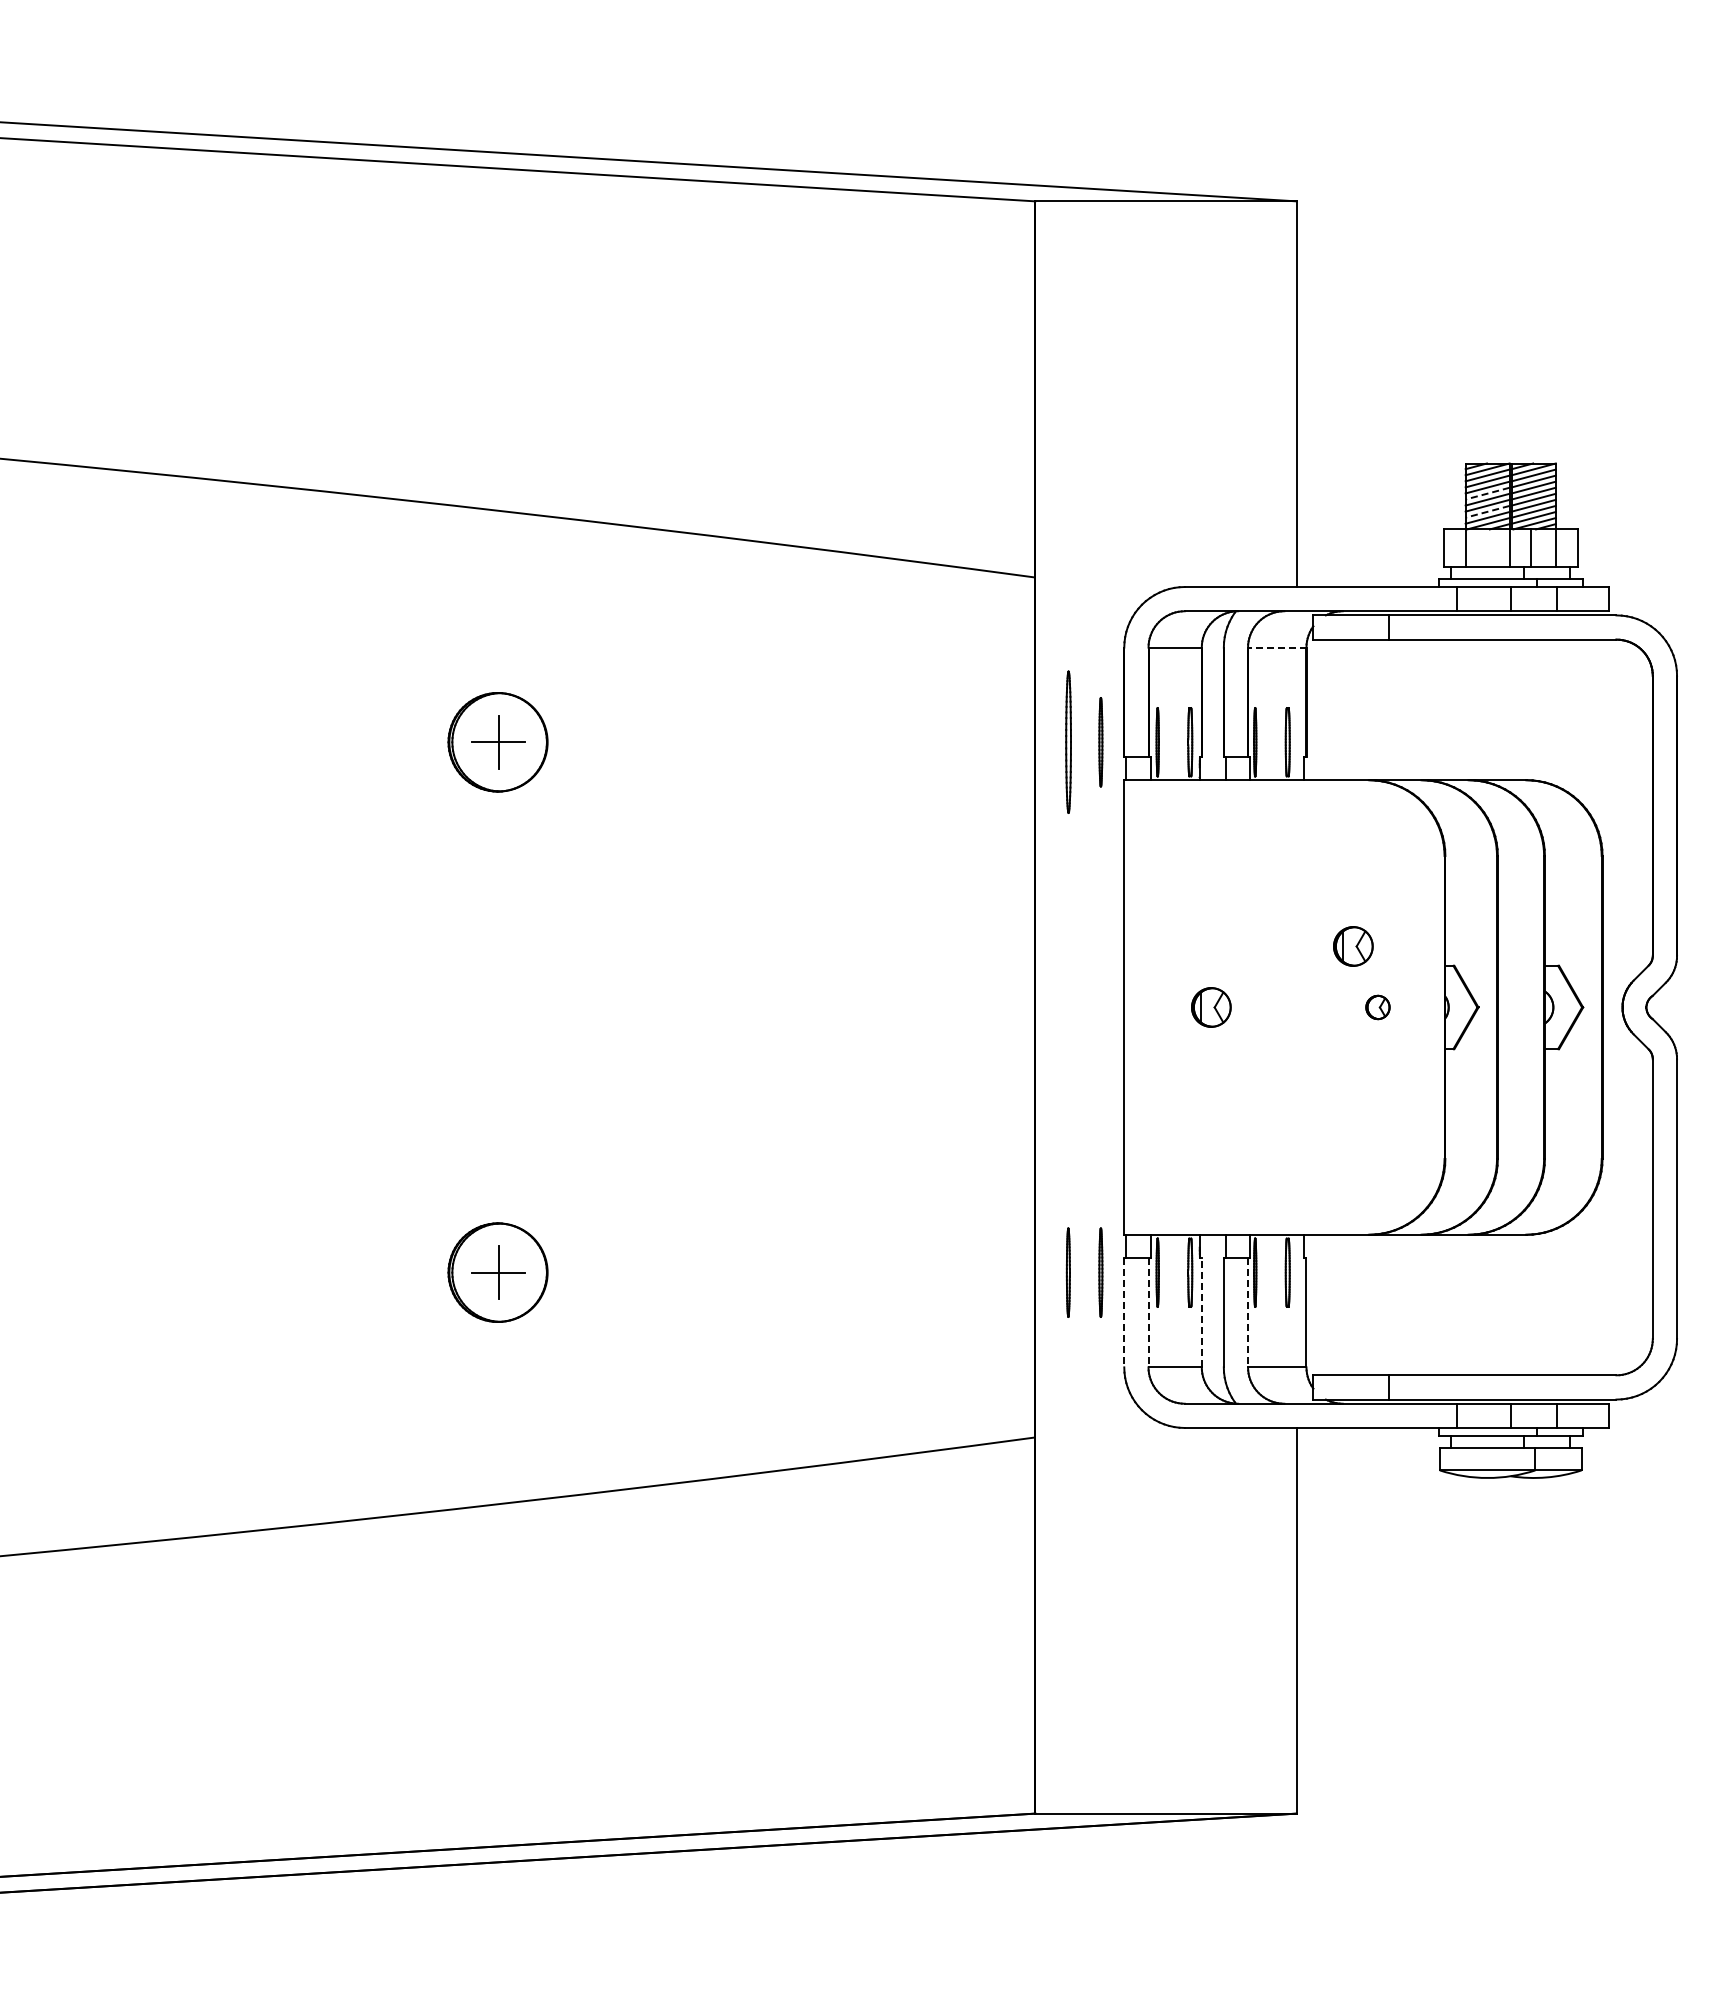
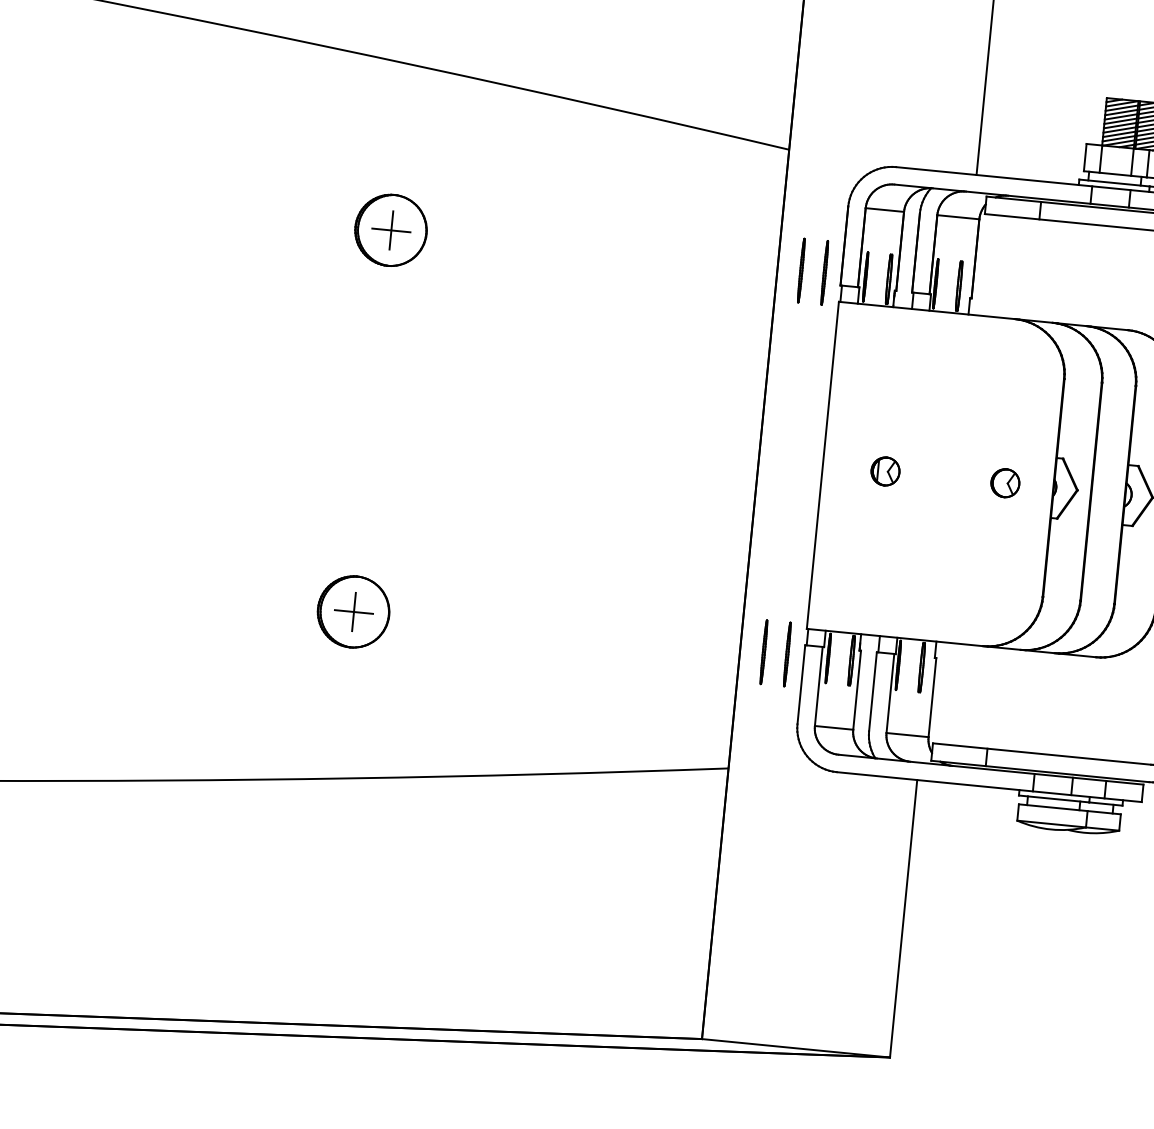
line: (1487, 493) -> (1120, 121), dashed -> solid
line: (1487, 511) -> (1119, 134), dashed -> solid
line: (1276, 647) -> (957, 217), dashed -> solid
part: (1067, 742) -> (800, 270), size x0.62
part: (1353, 946) -> (992, 437), removed
part: (1377, 1007) -> (1005, 483), size x1.67
line: (1124, 1312) -> (801, 684), dashed -> solid
line: (1148, 1312) -> (818, 686), dashed -> solid
line: (1201, 1312) -> (856, 690), dashed -> solid
line: (1248, 1312) -> (890, 693), dashed -> solid

